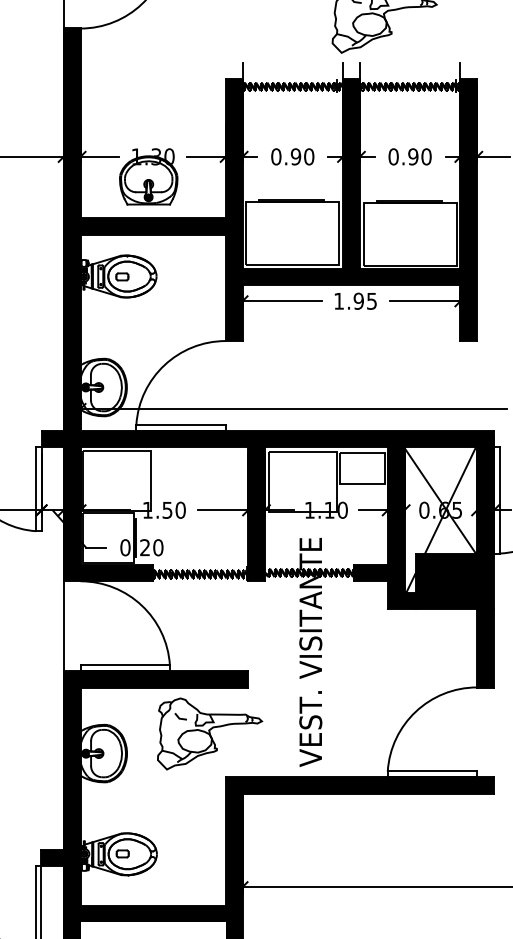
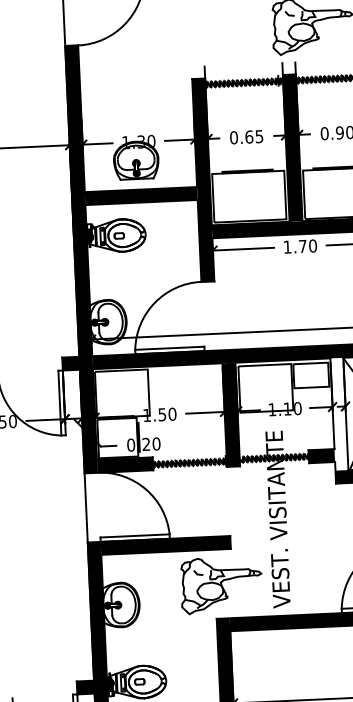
text: (302, 156) -> (254, 136), 0.90 -> 0.65
text: (365, 300) -> (307, 245), 1.95 -> 1.70
fill: (395, 519) -> (338, 413), removed
part: (210, 733) -> (221, 584), moved

